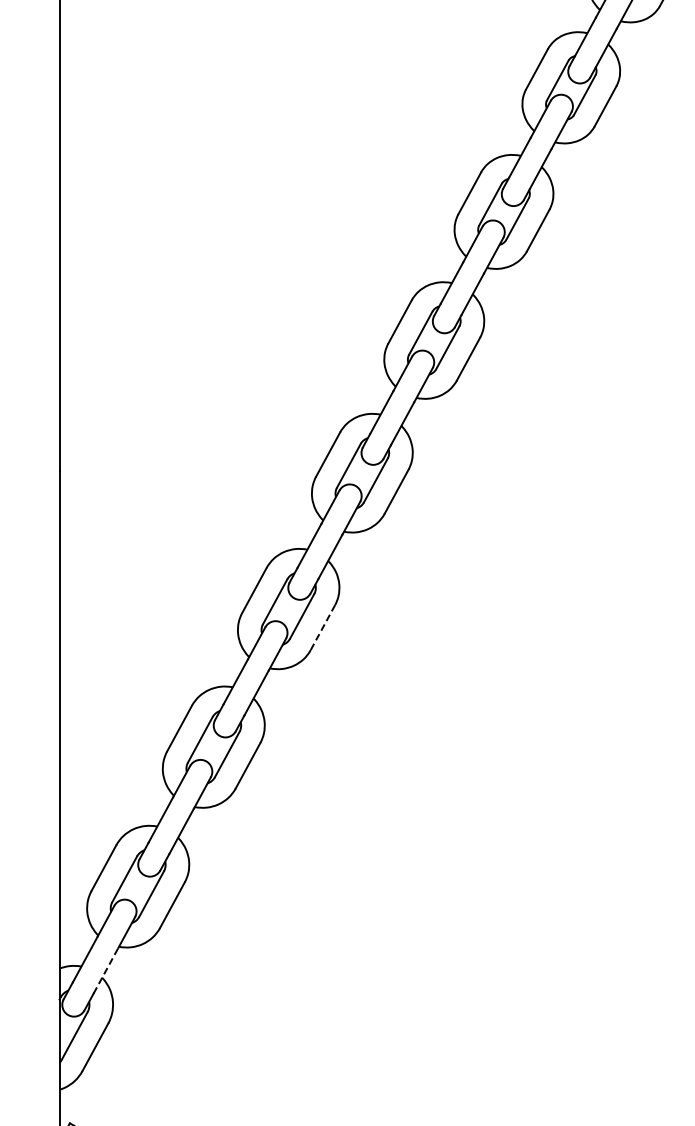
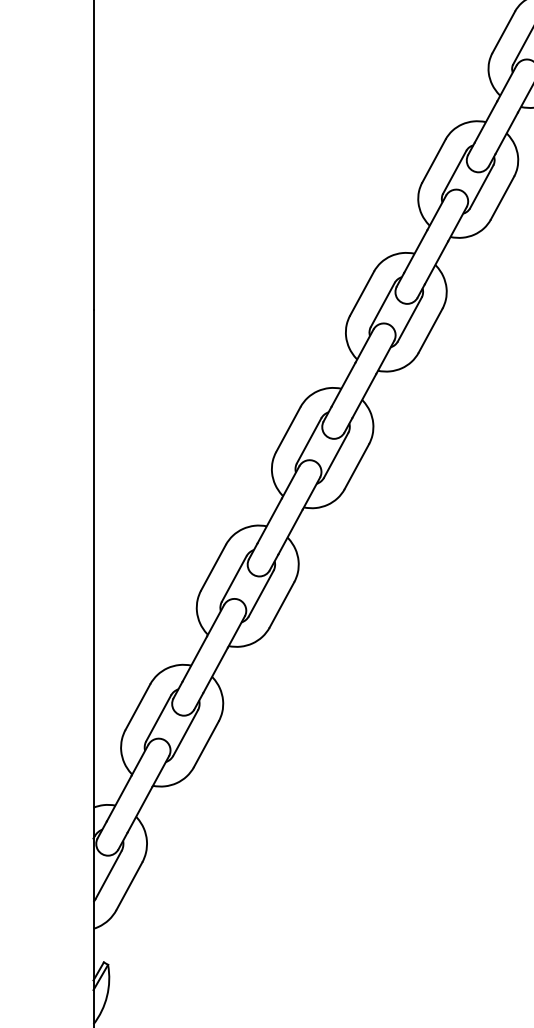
line: (322, 627) -> (356, 466), dashed -> solid
line: (106, 970) -> (140, 809), dashed -> solid

